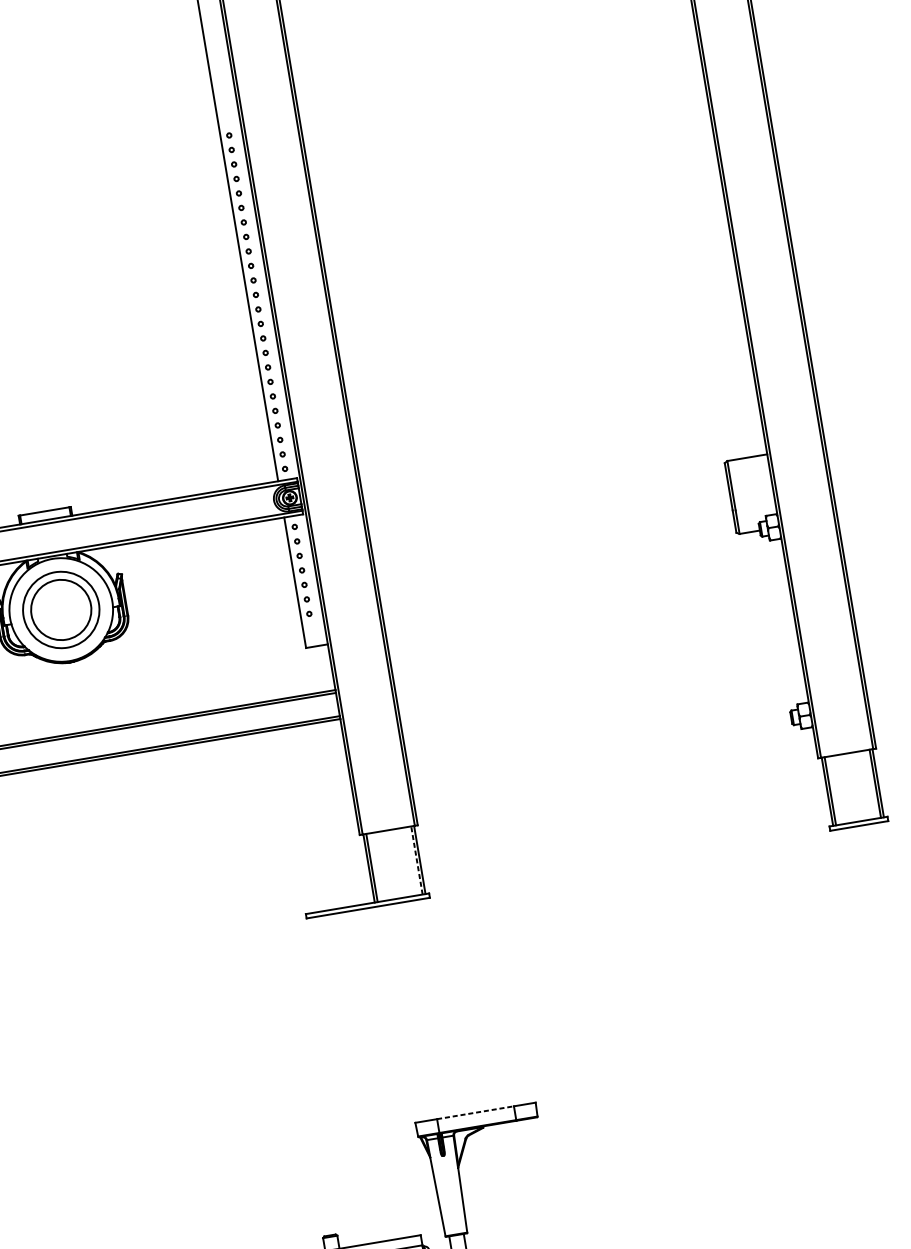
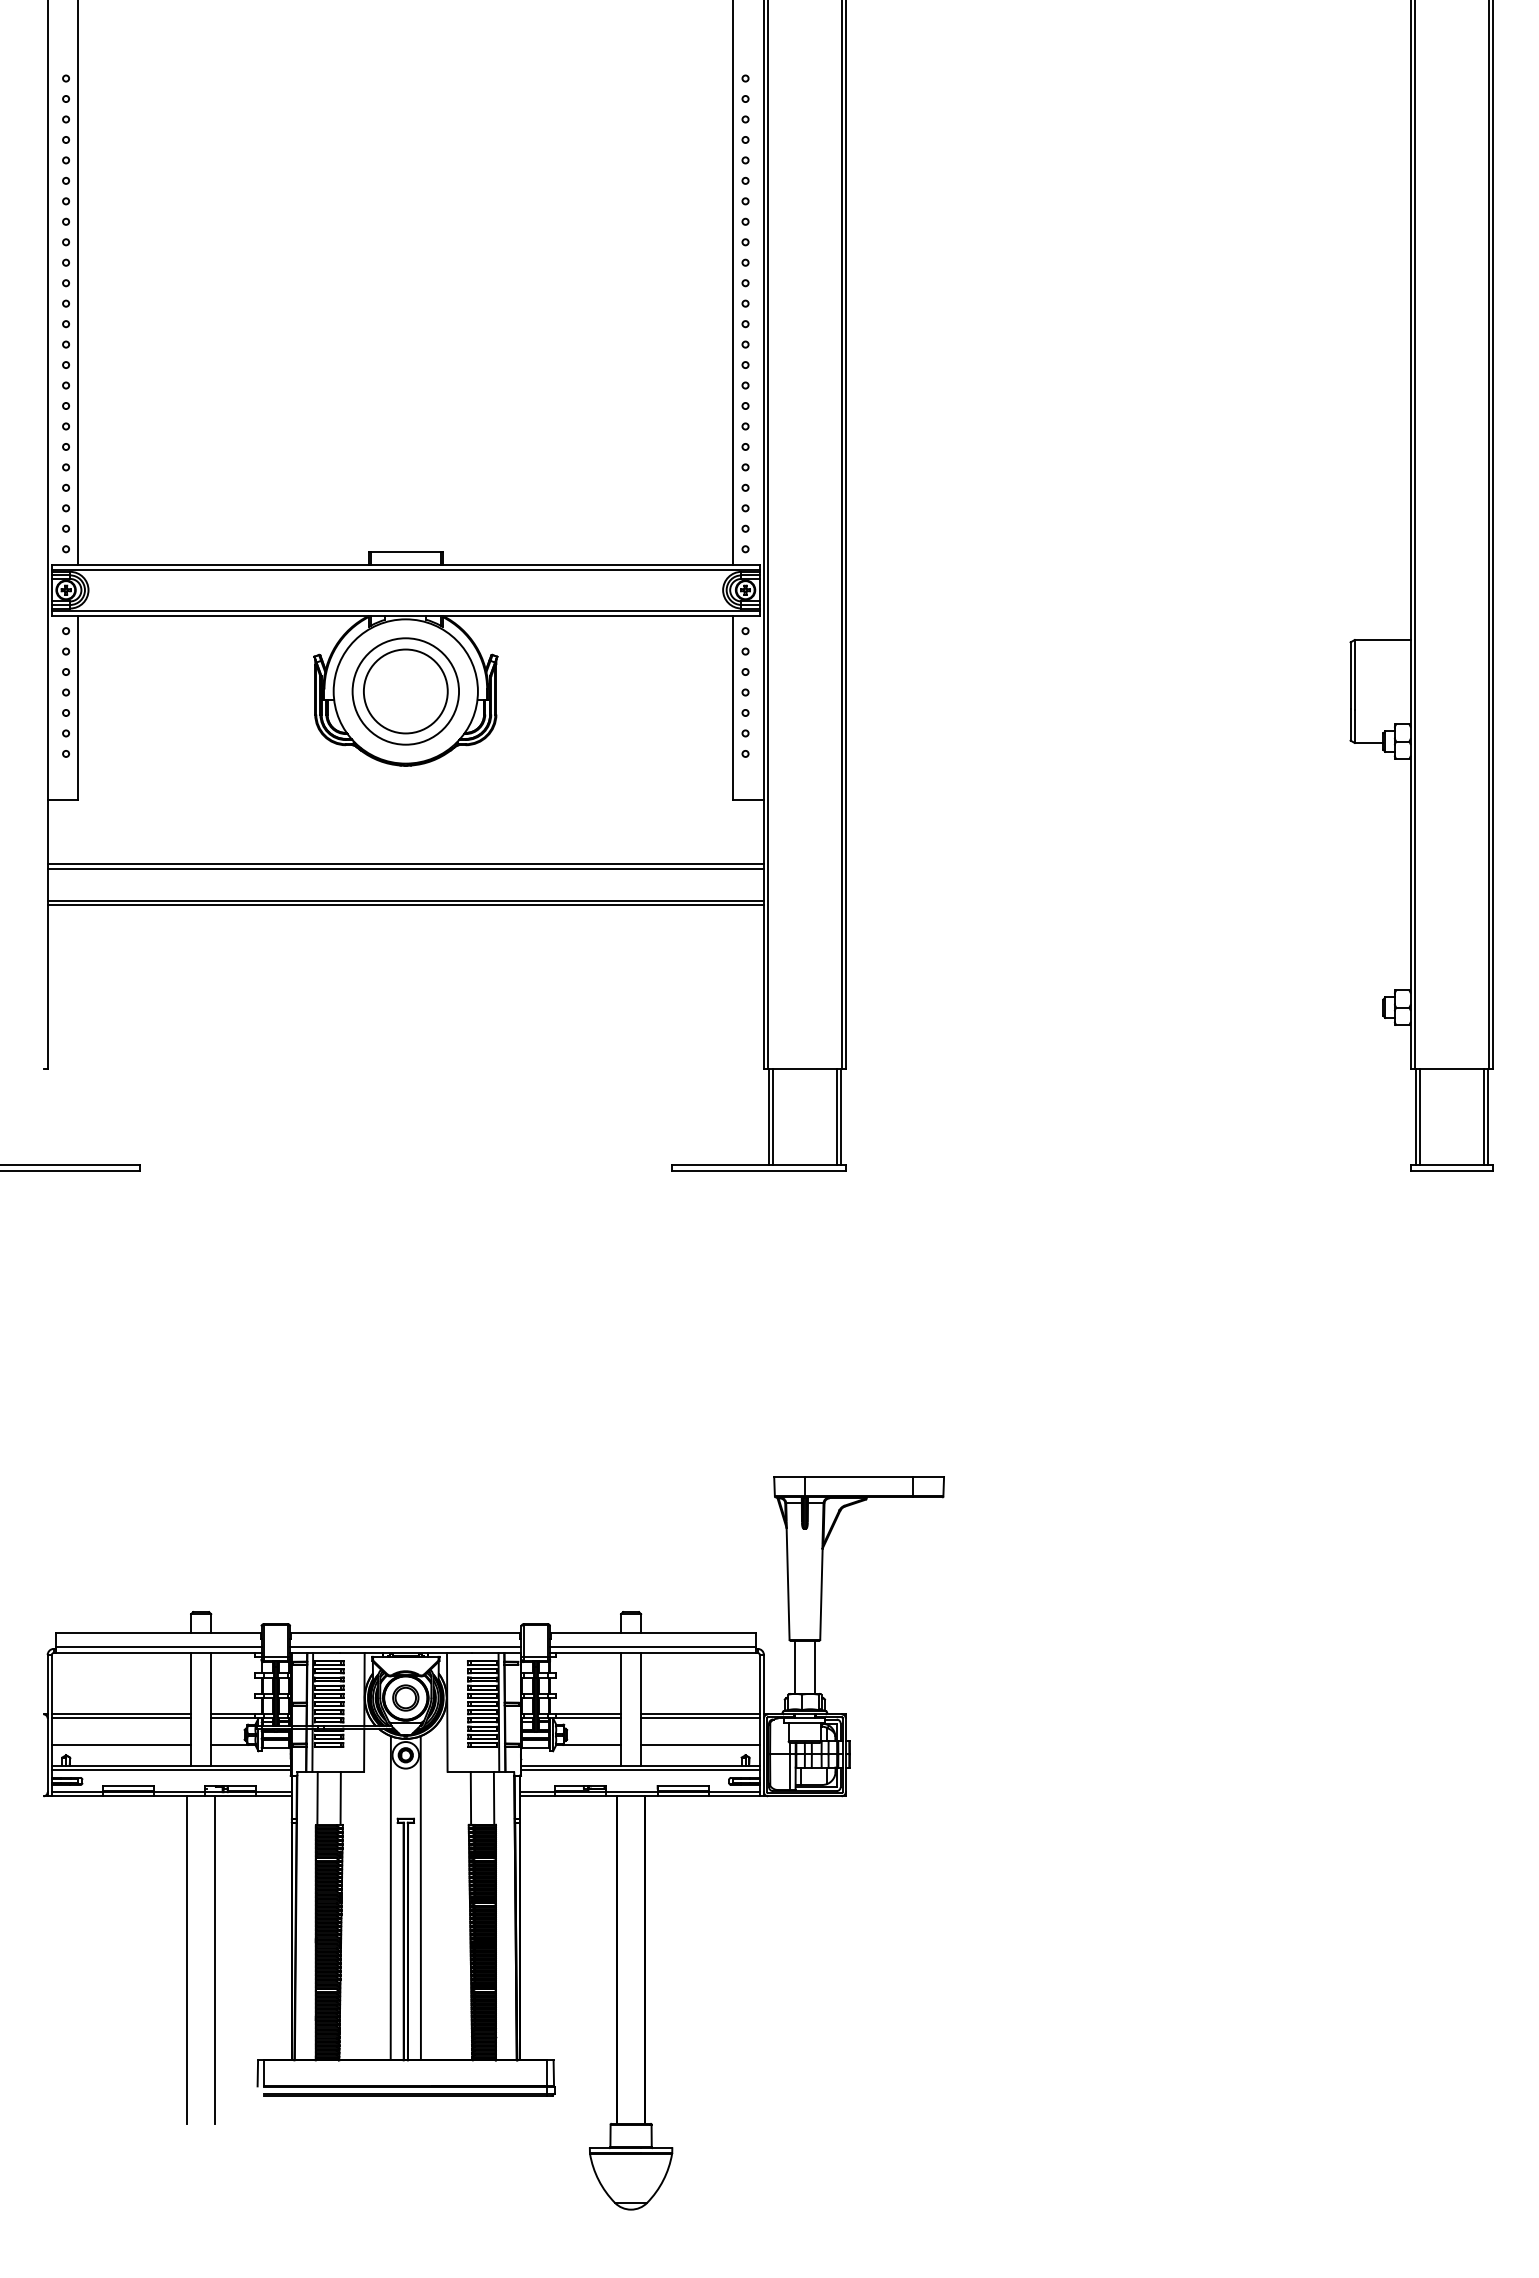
line: (416, 860) -> (836, 1116), dashed -> solid
line: (475, 1113) -> (859, 1477), dashed -> solid

